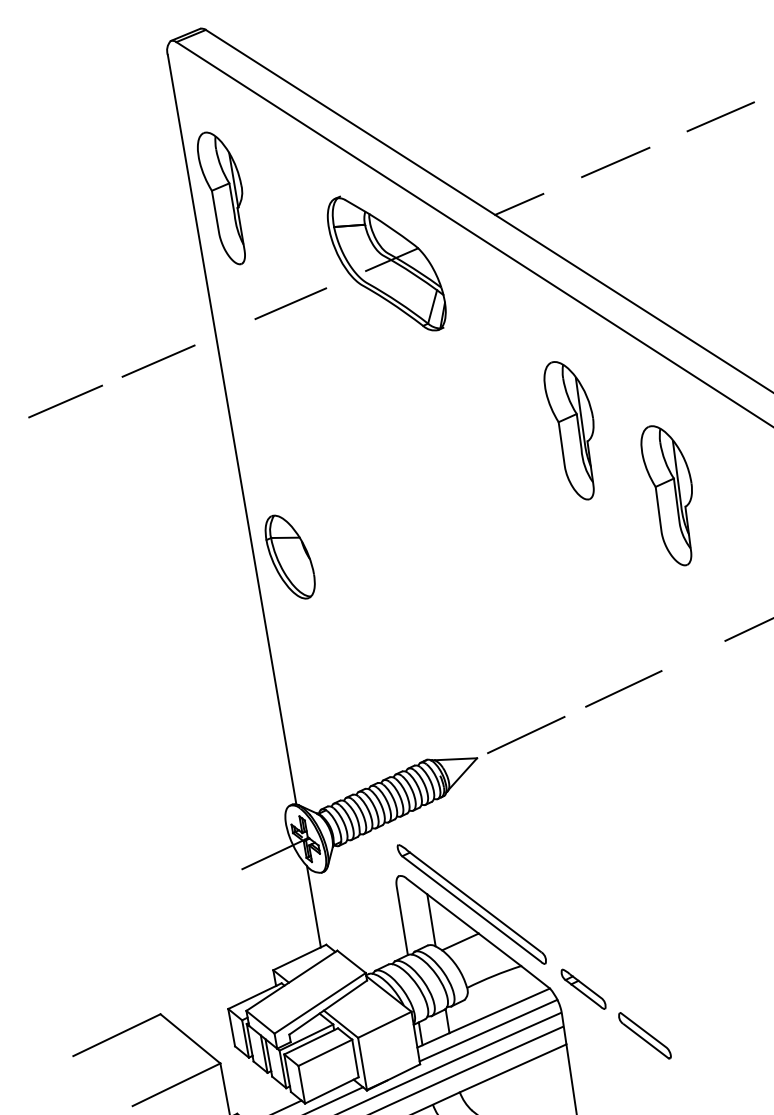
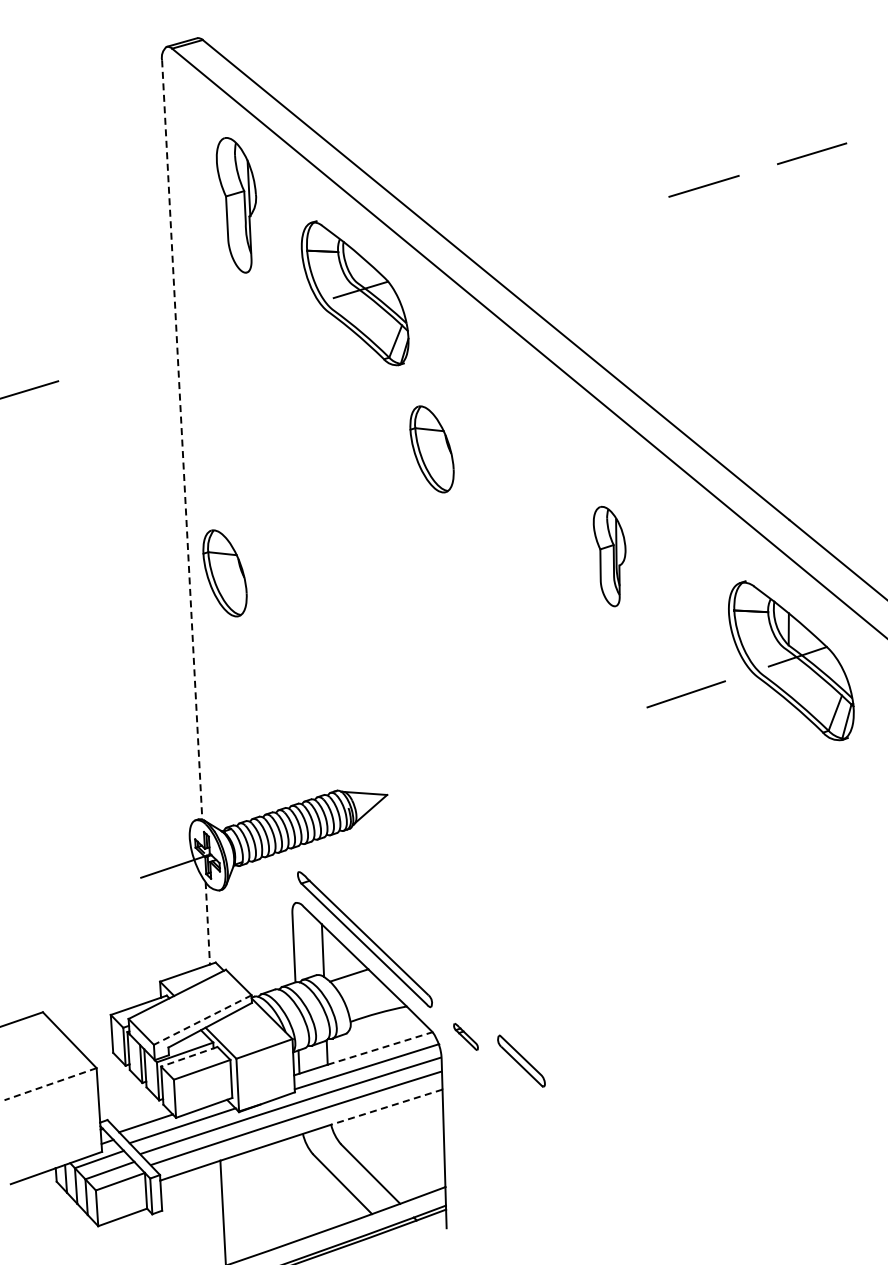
line: (615, 162) -> (594, 219), removed
part: (223, 198) -> (236, 205), moved
line: (519, 204) -> (493, 249), removed
line: (291, 303) -> (255, 321), removed
line: (157, 361) -> (116, 363), removed
part: (480, 409) -> (431, 449), added
line: (232, 430) -> (182, 440), solid -> dashed
part: (571, 430) -> (519, 480), removed
part: (670, 495) -> (609, 556), size x0.7
line: (623, 688) -> (540, 742), removed
line: (526, 734) -> (438, 777), removed
line: (313, 906) -> (207, 923), solid -> dashed
part: (583, 989) -> (465, 1036), size x0.6
line: (319, 1003) -> (202, 1020), solid -> dashed
line: (500, 1010) -> (380, 1048), solid -> dashed
part: (644, 1035) -> (521, 1060), moved
line: (311, 1041) -> (189, 1056), solid -> dashed
line: (512, 1068) -> (386, 1107), solid -> dashed
line: (176, 1085) -> (50, 1084), solid -> dashed

